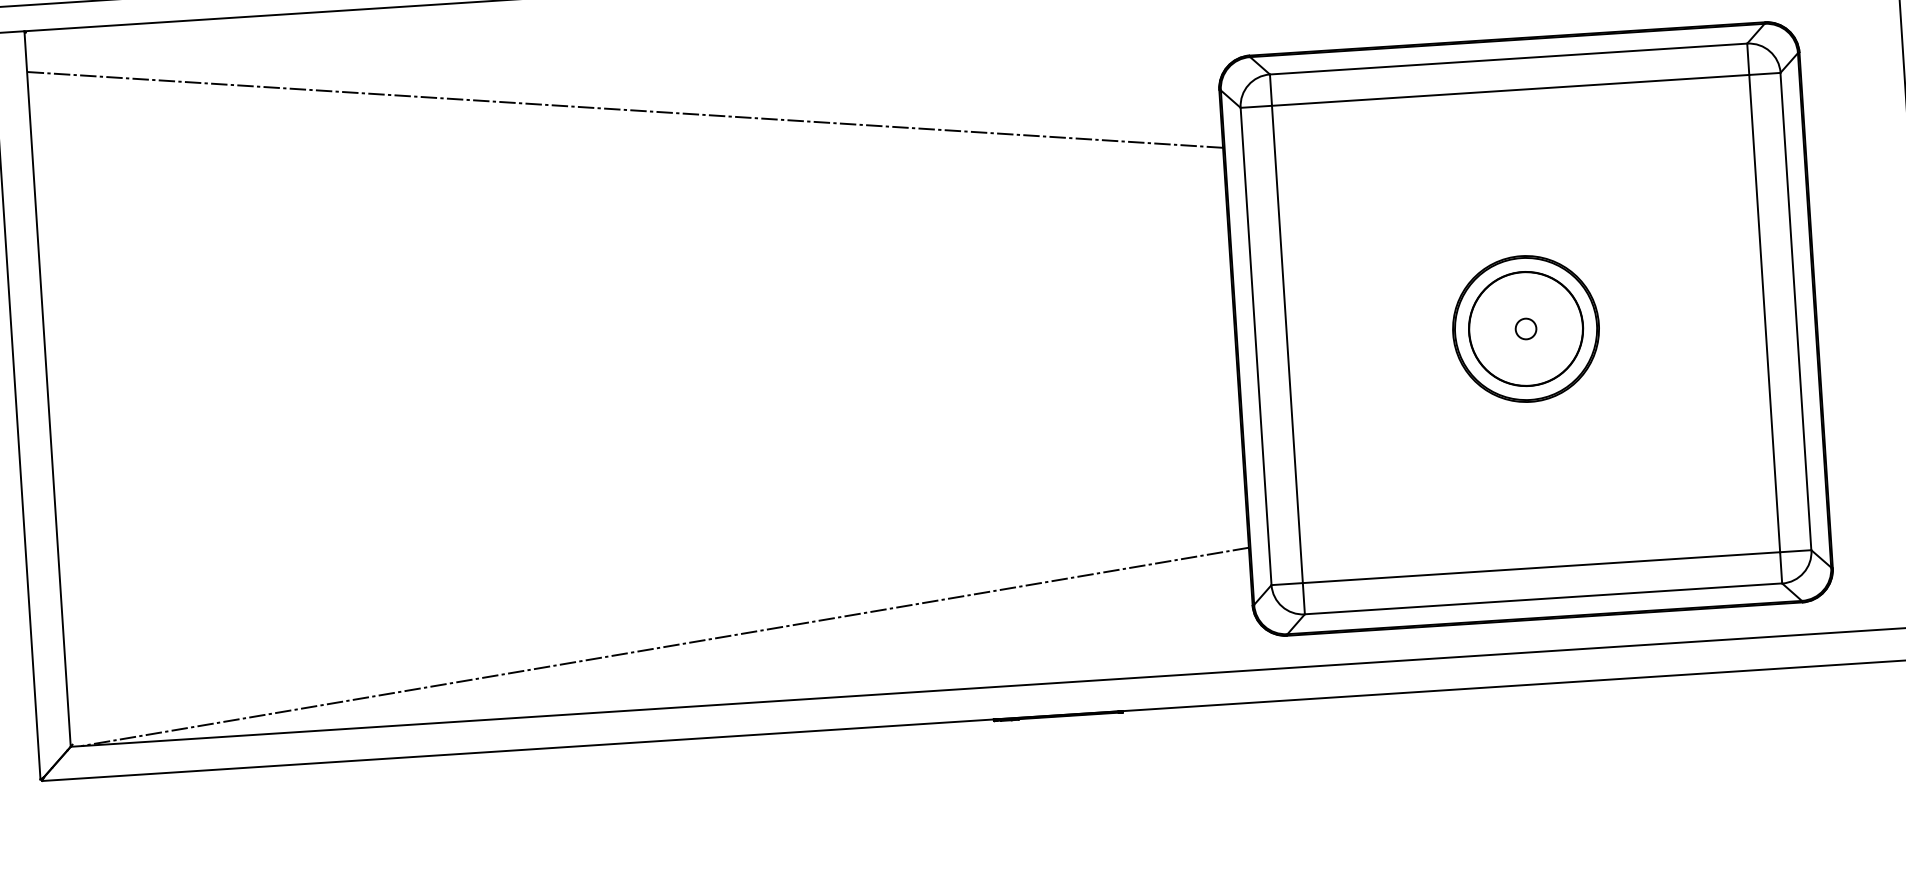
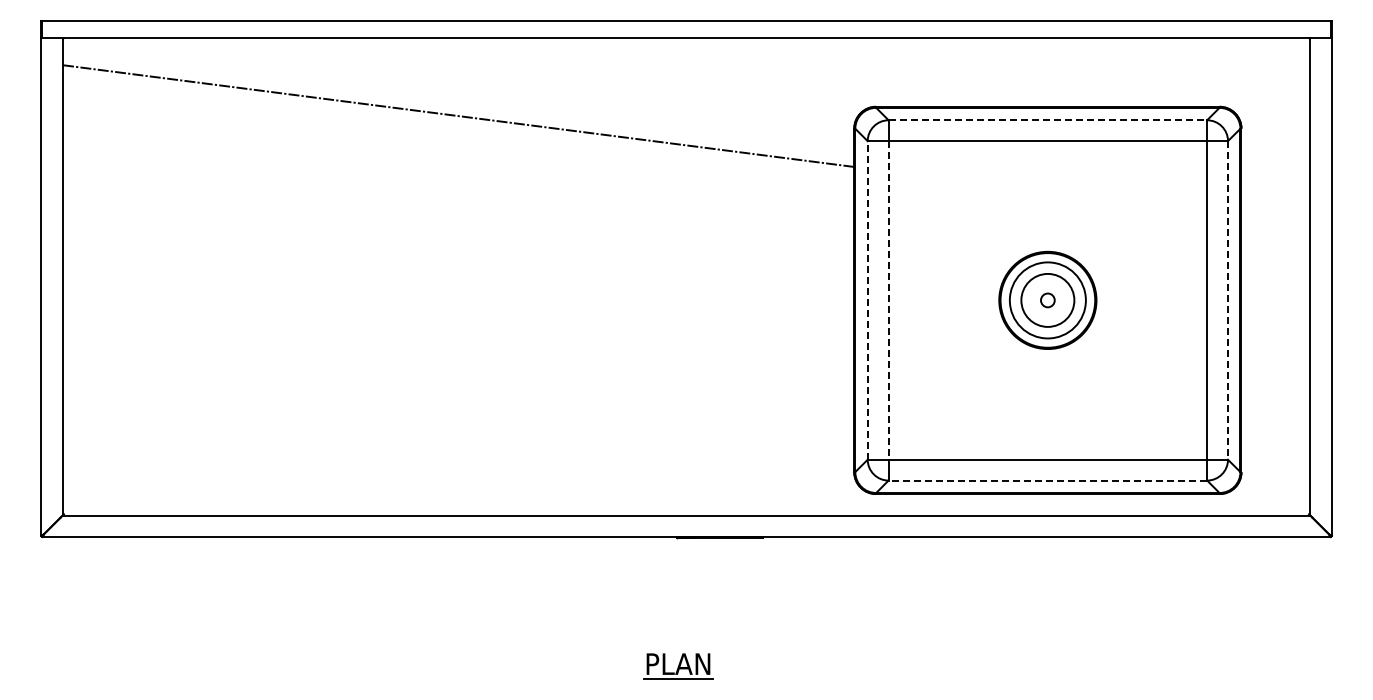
line: (1509, 59) -> (1048, 120), solid -> dashed
line: (1795, 311) -> (1227, 300), solid -> dashed
circle: (1525, 329) -> (1047, 300), size x0.7
line: (1287, 344) -> (888, 300), solid -> dashed
line: (1255, 345) -> (867, 299), solid -> dashed
line: (1542, 598) -> (1047, 480), solid -> dashed
line: (664, 646) -> (461, 474), removed

